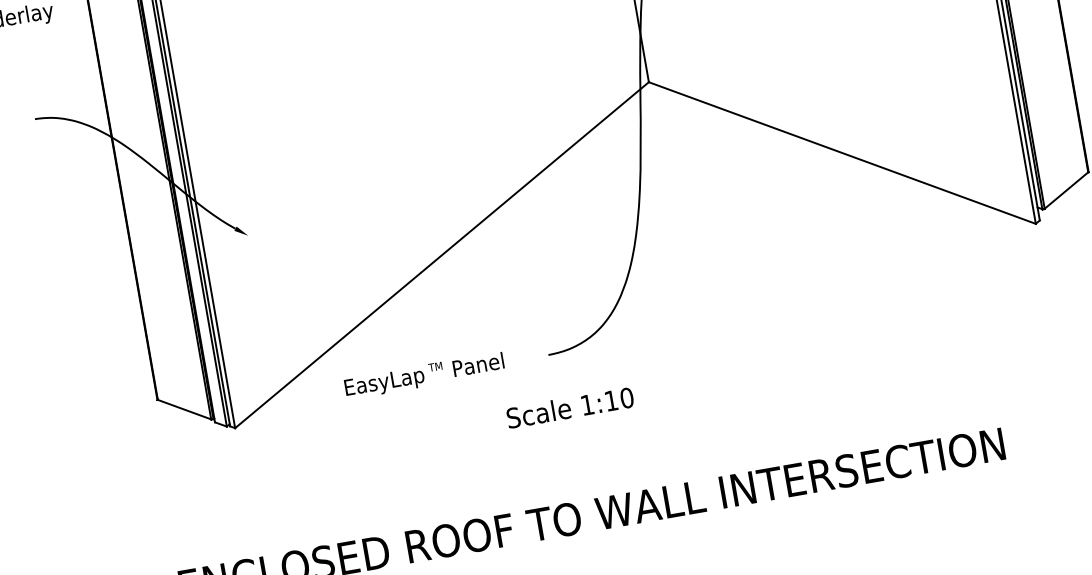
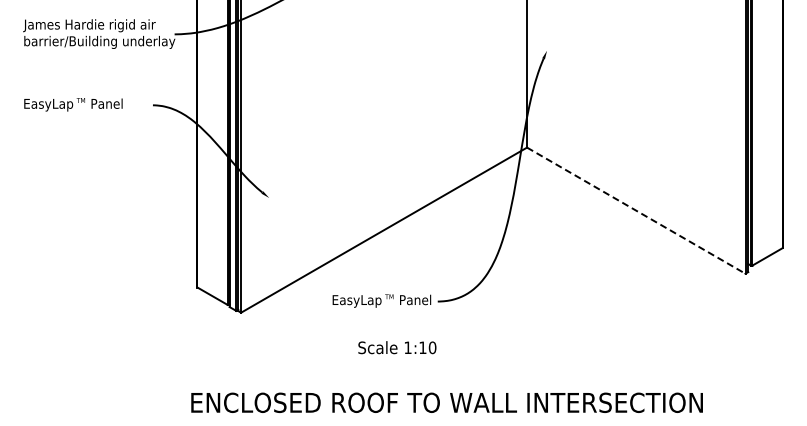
line: (842, 152) -> (636, 210), solid -> dashed
text: (423, 375) -> (381, 300), moved
text: (570, 407) -> (397, 347), moved

